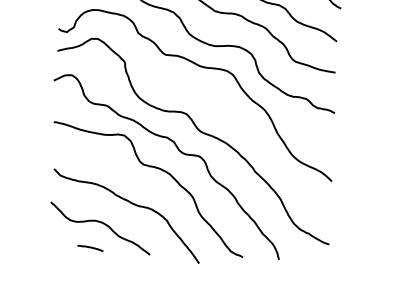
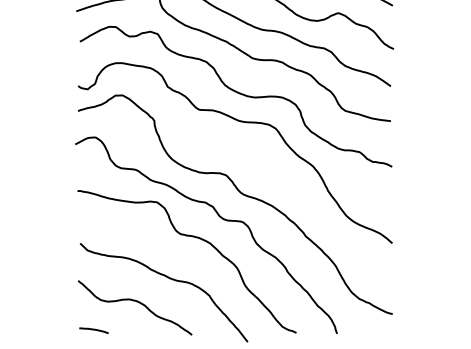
curve: (90, 248) -> (93, 330), moved

